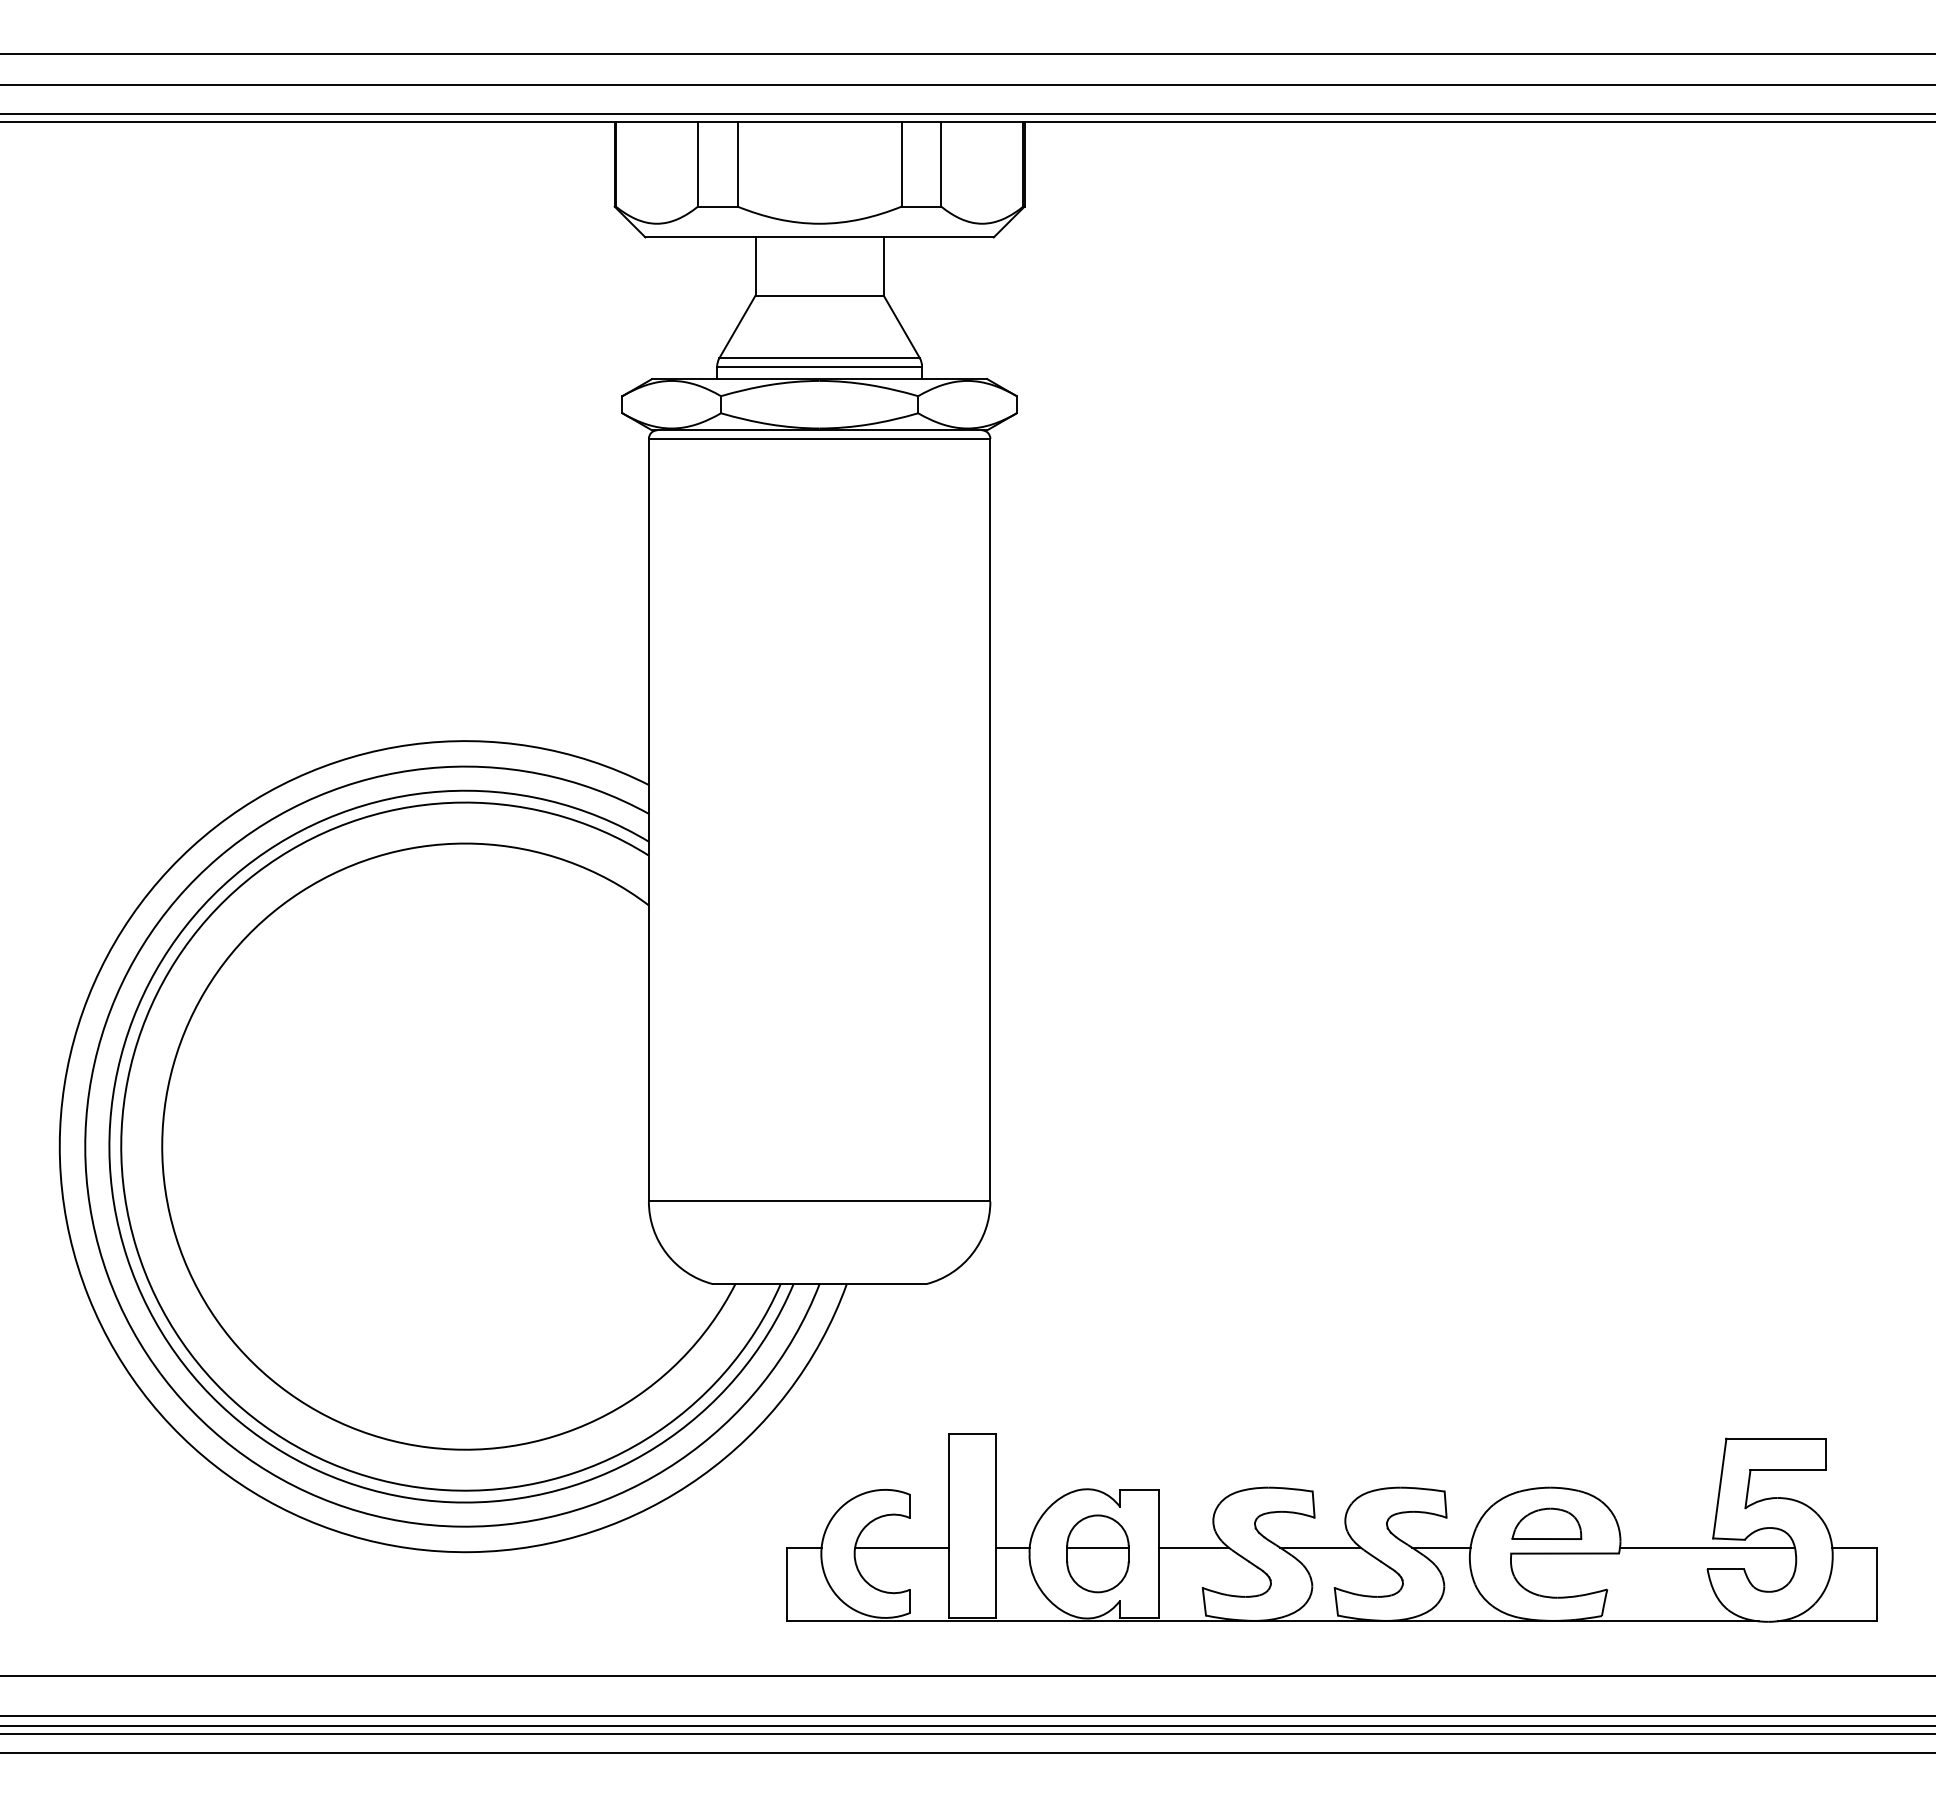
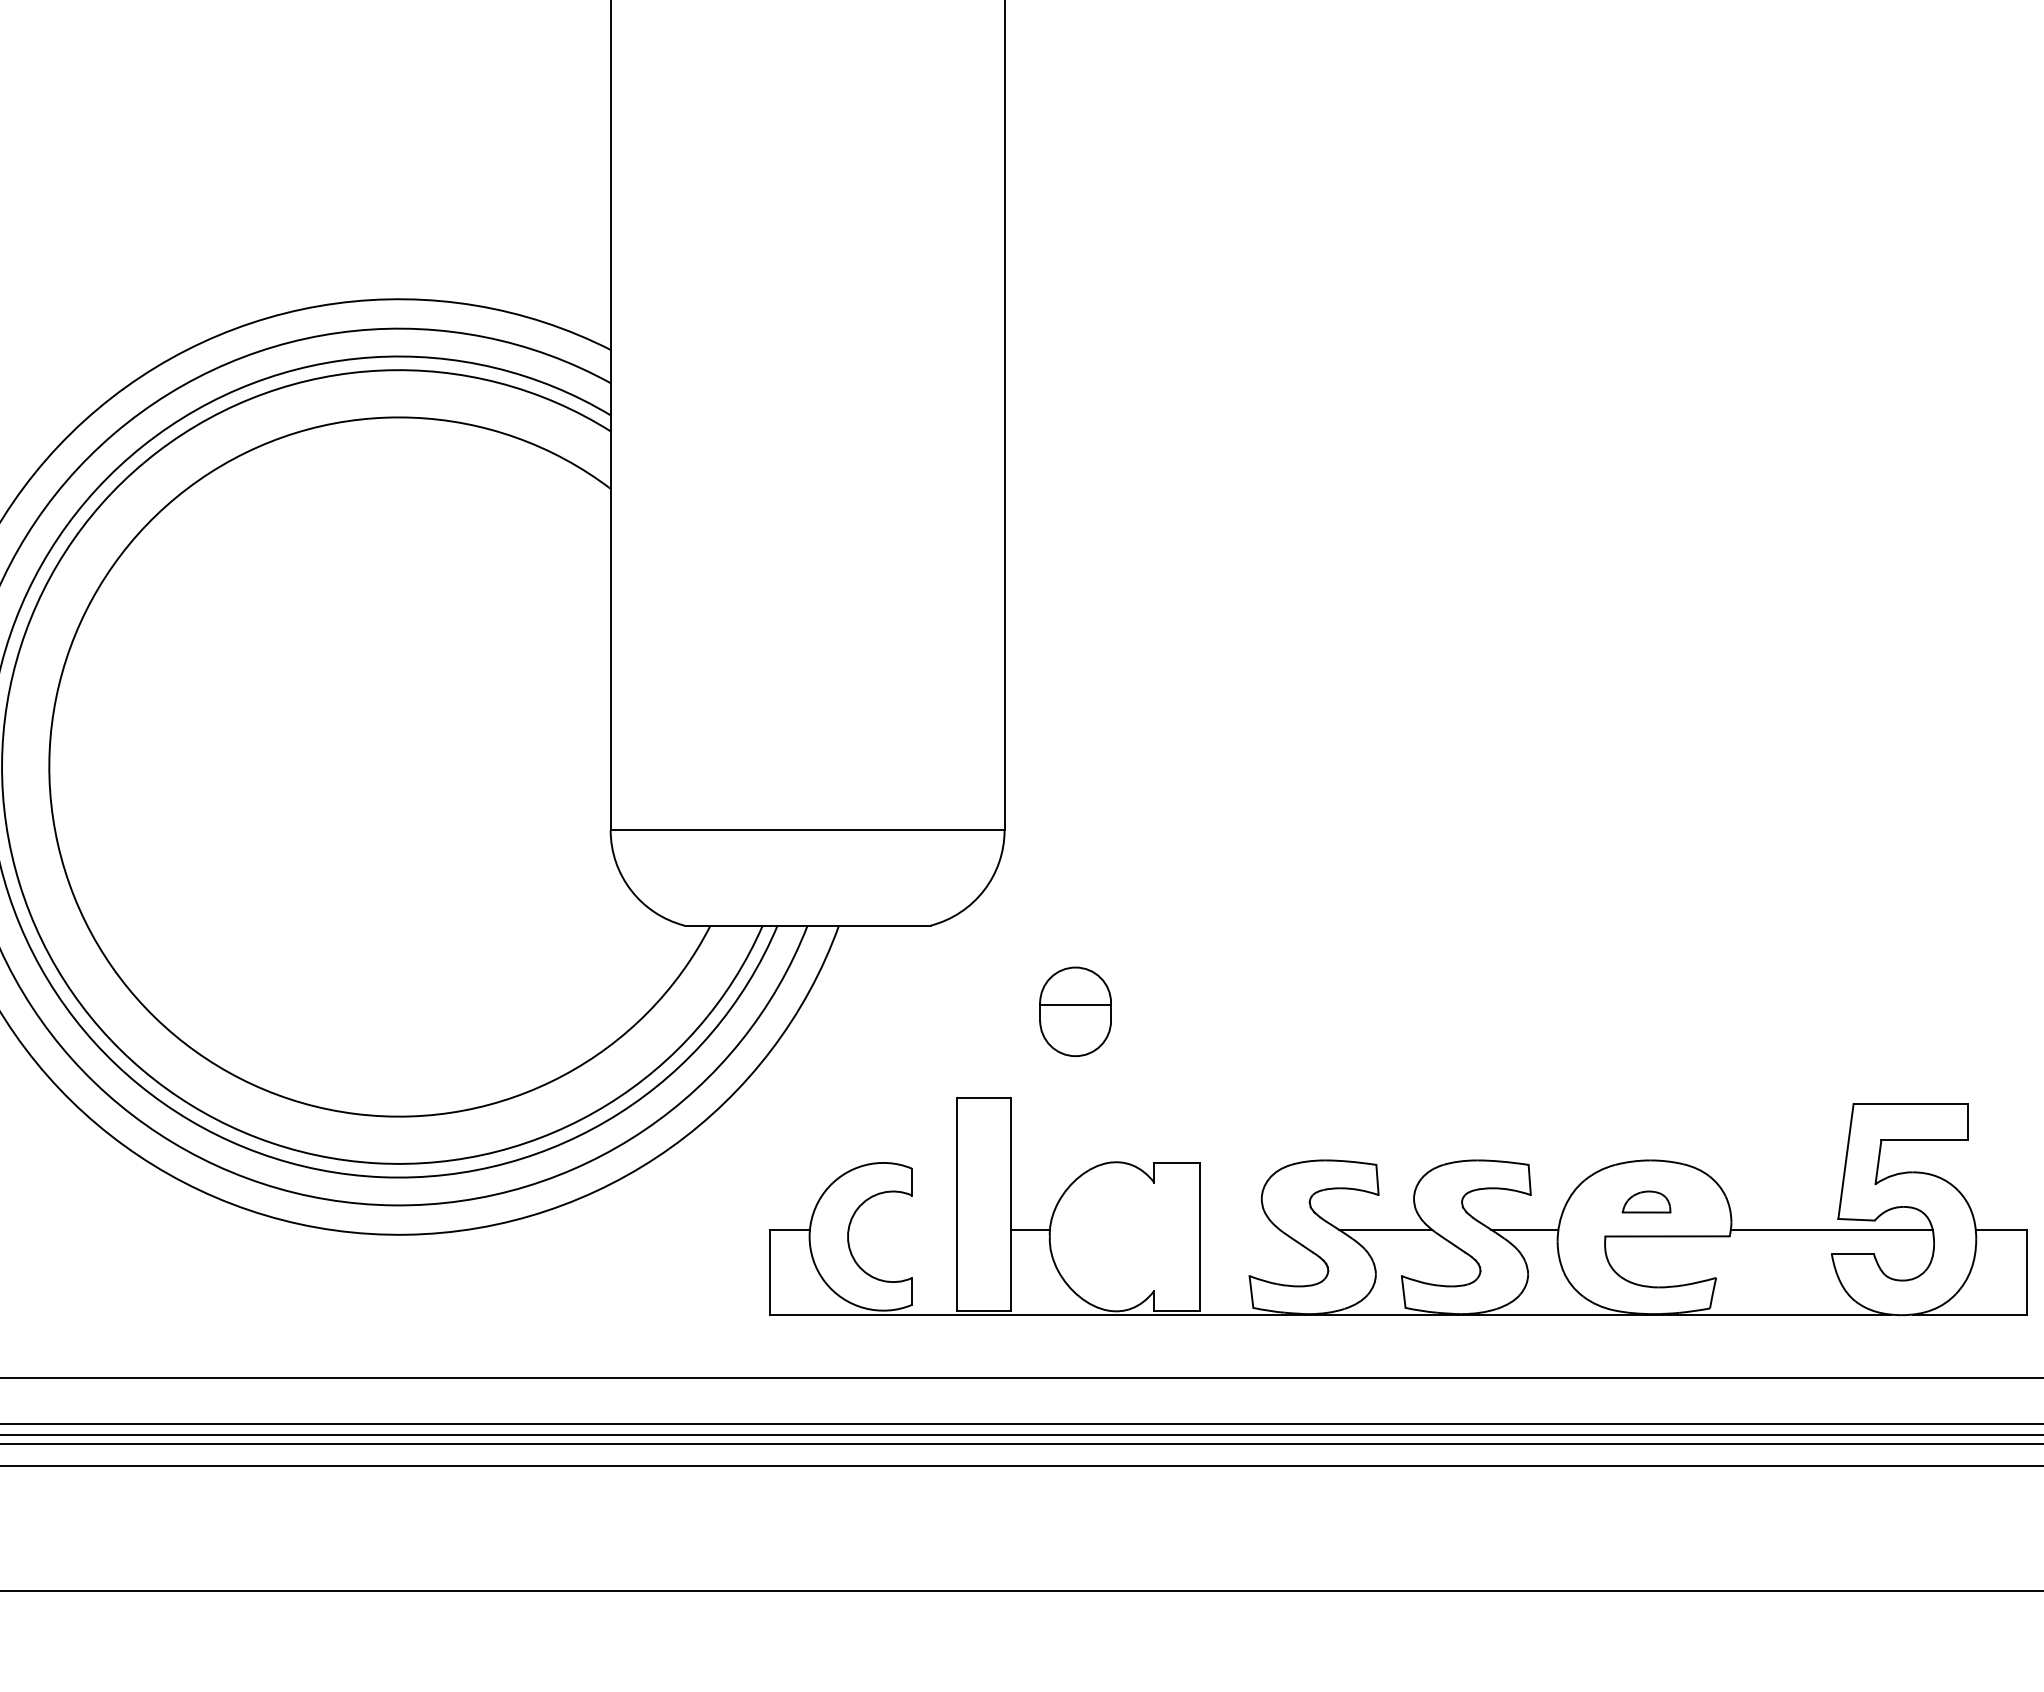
part: (1546, 1523) -> (1646, 1201), size x0.6
line: (902, 1547) -> (903, 1229), removed
line: (1194, 1547) -> (1240, 1229), removed
part: (1097, 1553) -> (1075, 1011), moved

